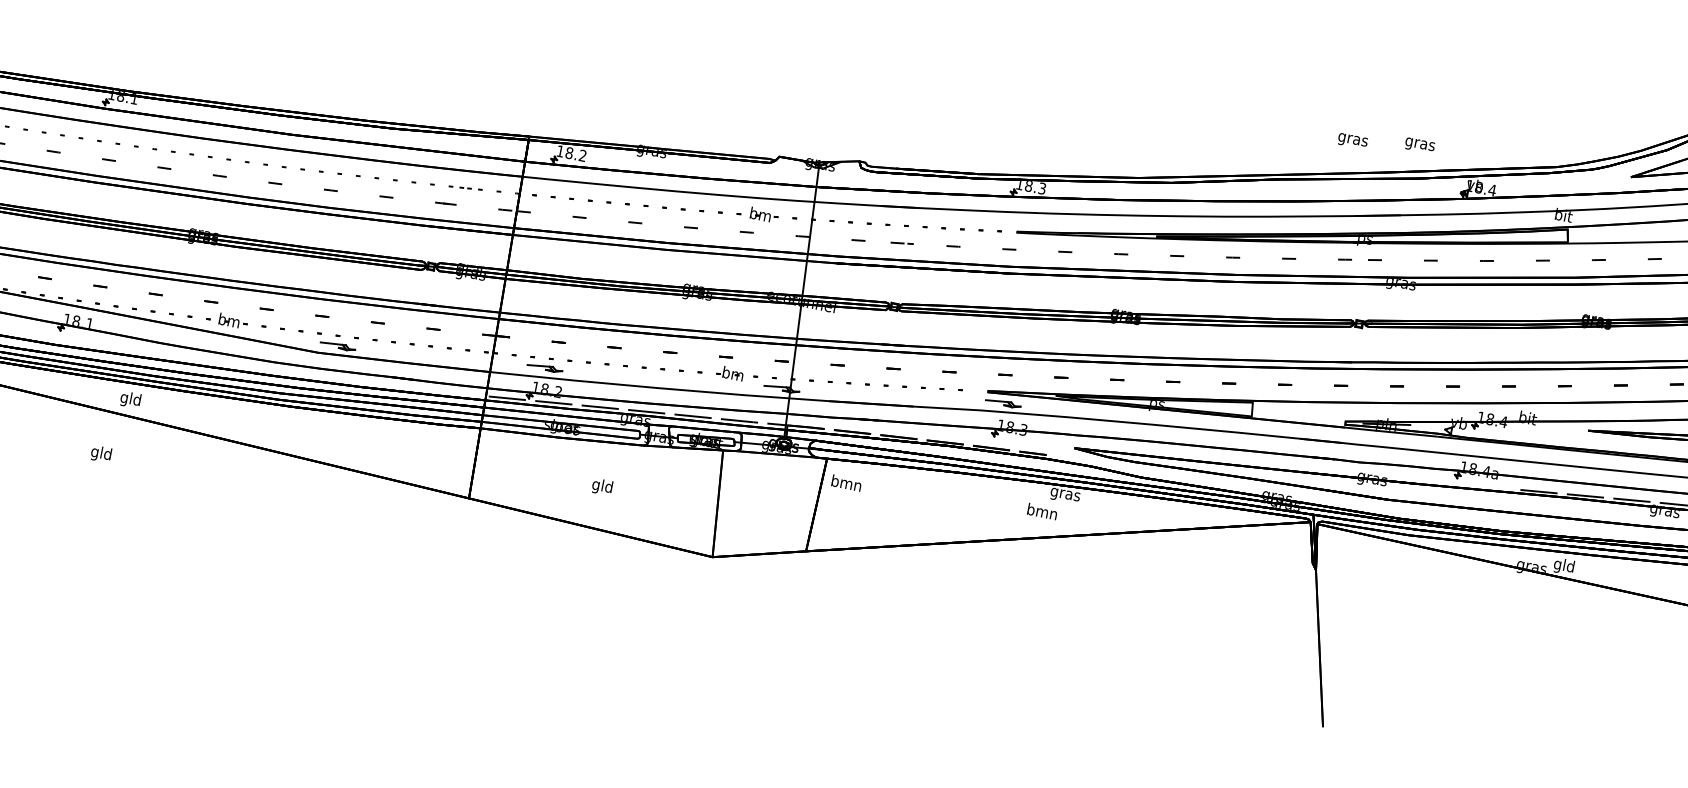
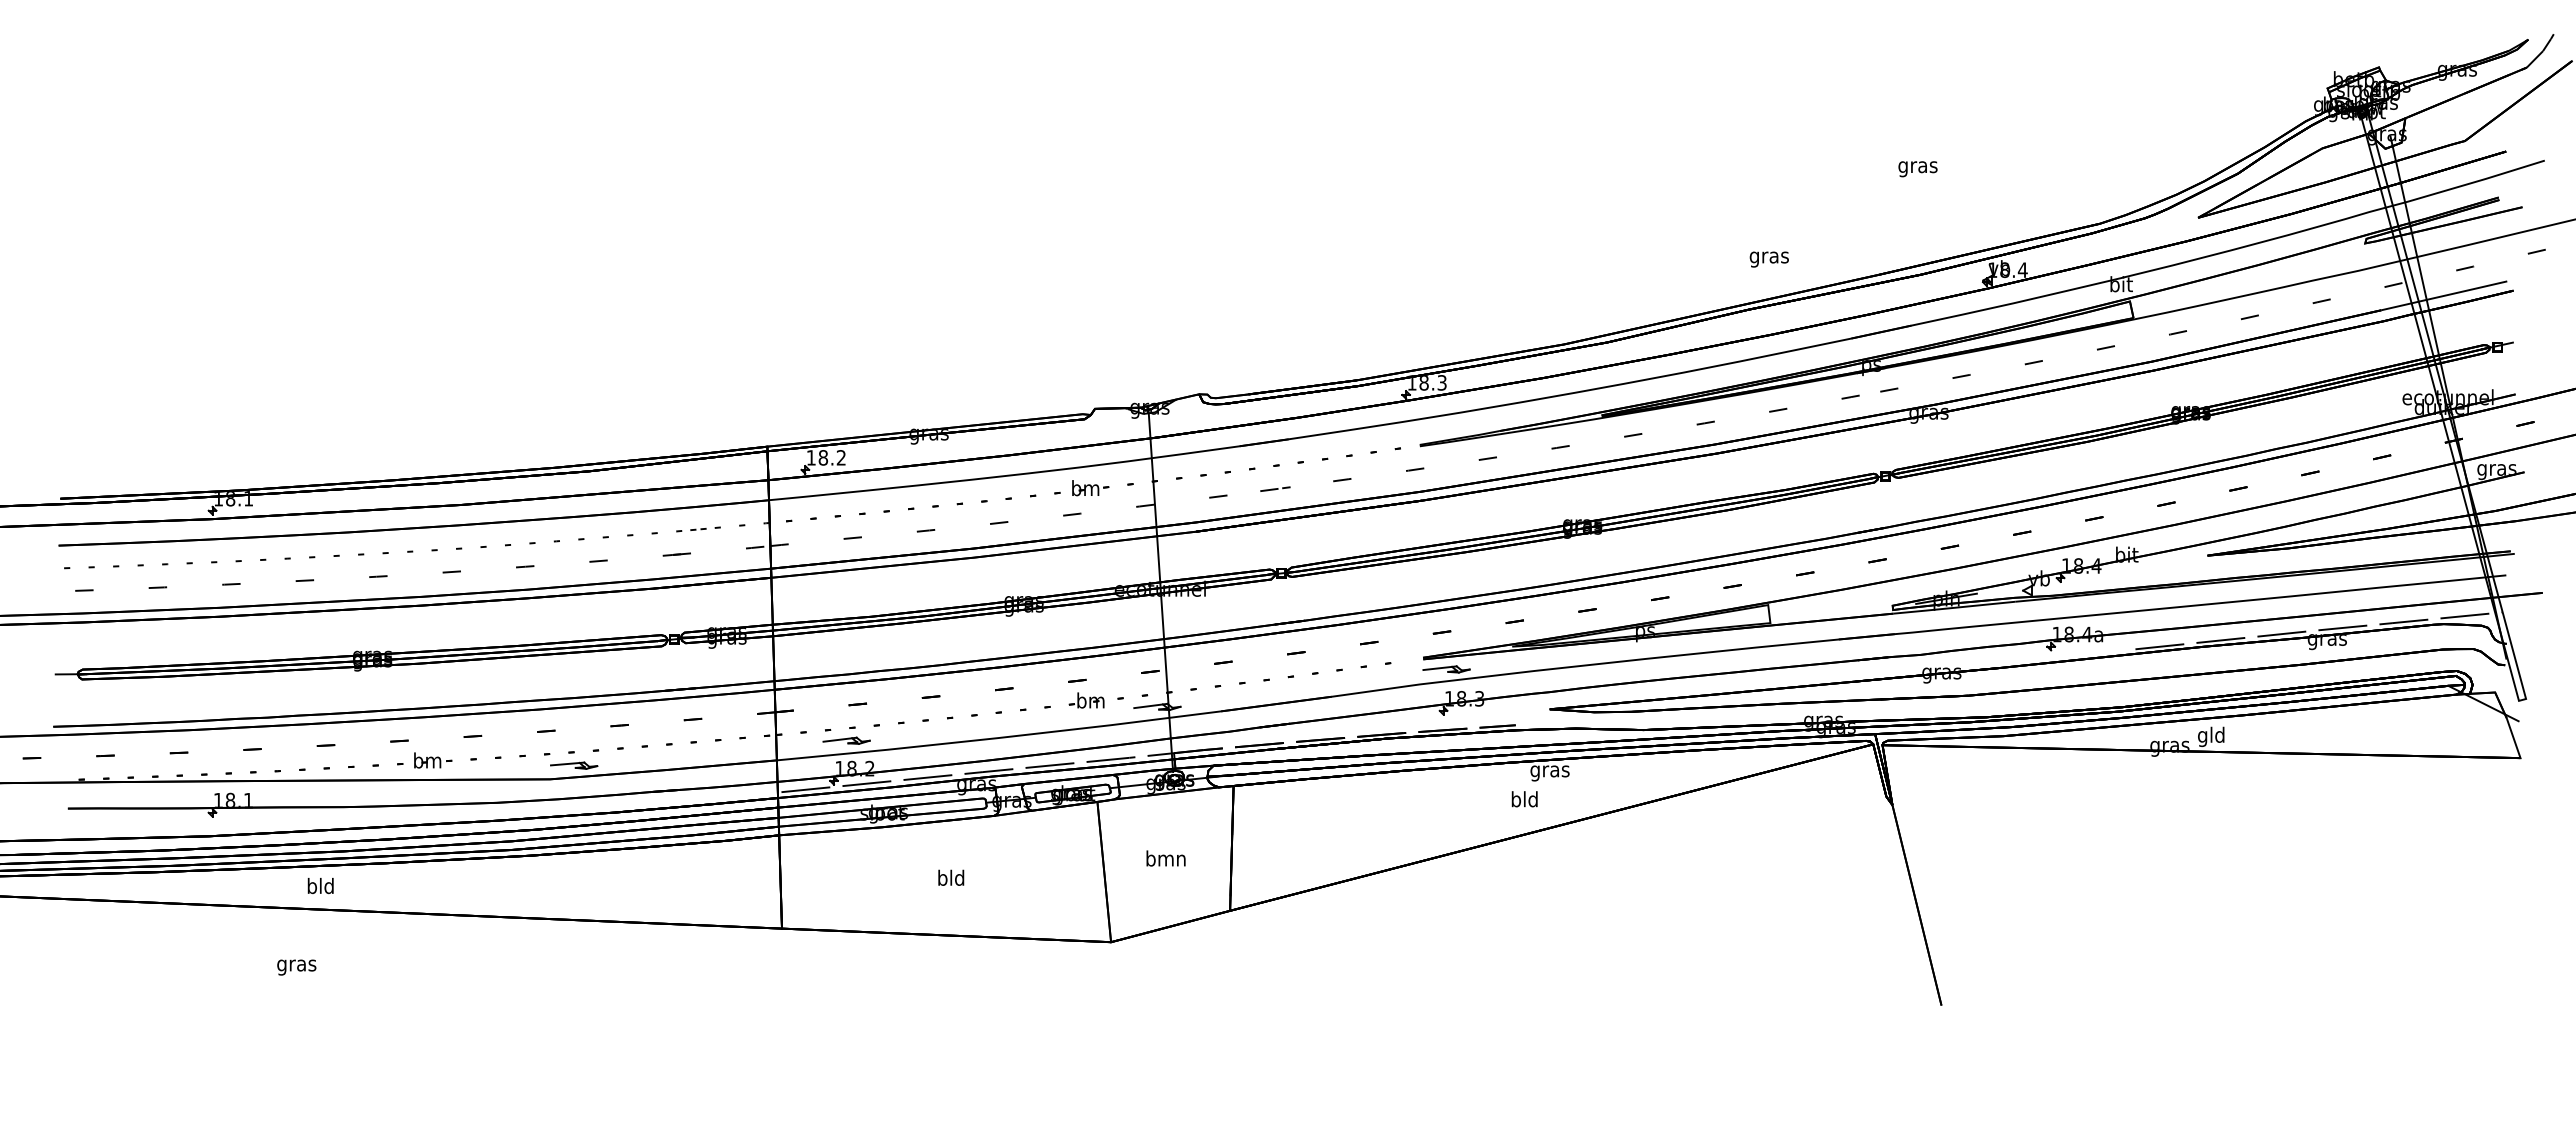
text: (1352, 141) -> (1768, 259), moved
text: (1419, 145) -> (1917, 169), moved
text: (123, 398) -> (311, 887), gld -> bld
text: (101, 454) -> (296, 965), gld -> gras
text: (846, 483) -> (1165, 858), moved
text: (596, 485) -> (942, 879), gld -> bld
text: (1042, 511) -> (1524, 799), bmn -> bld

